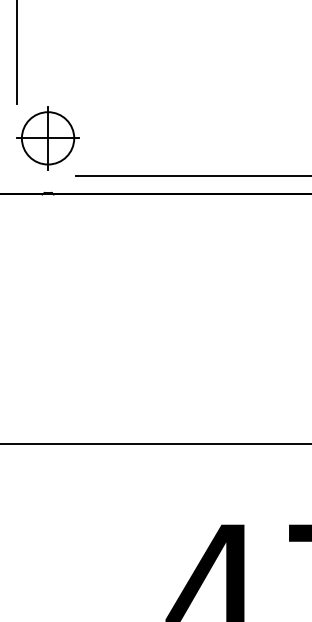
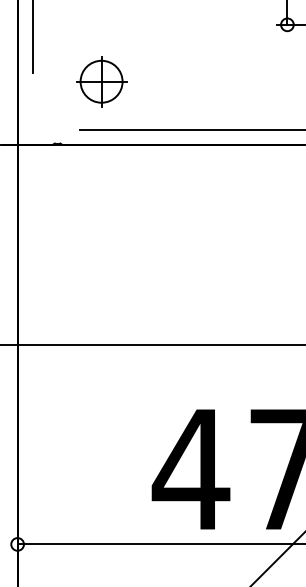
part: (47, 138) -> (101, 81), moved

